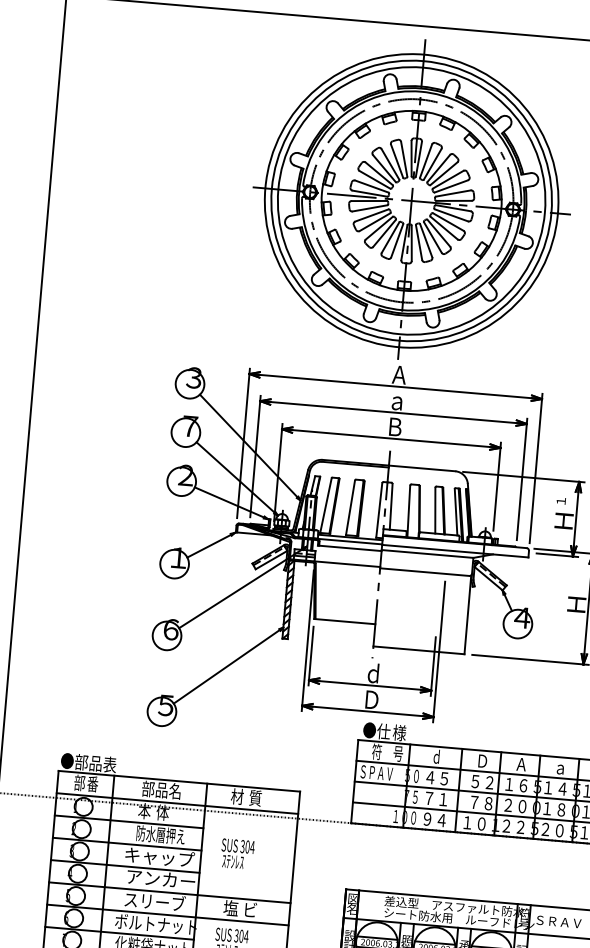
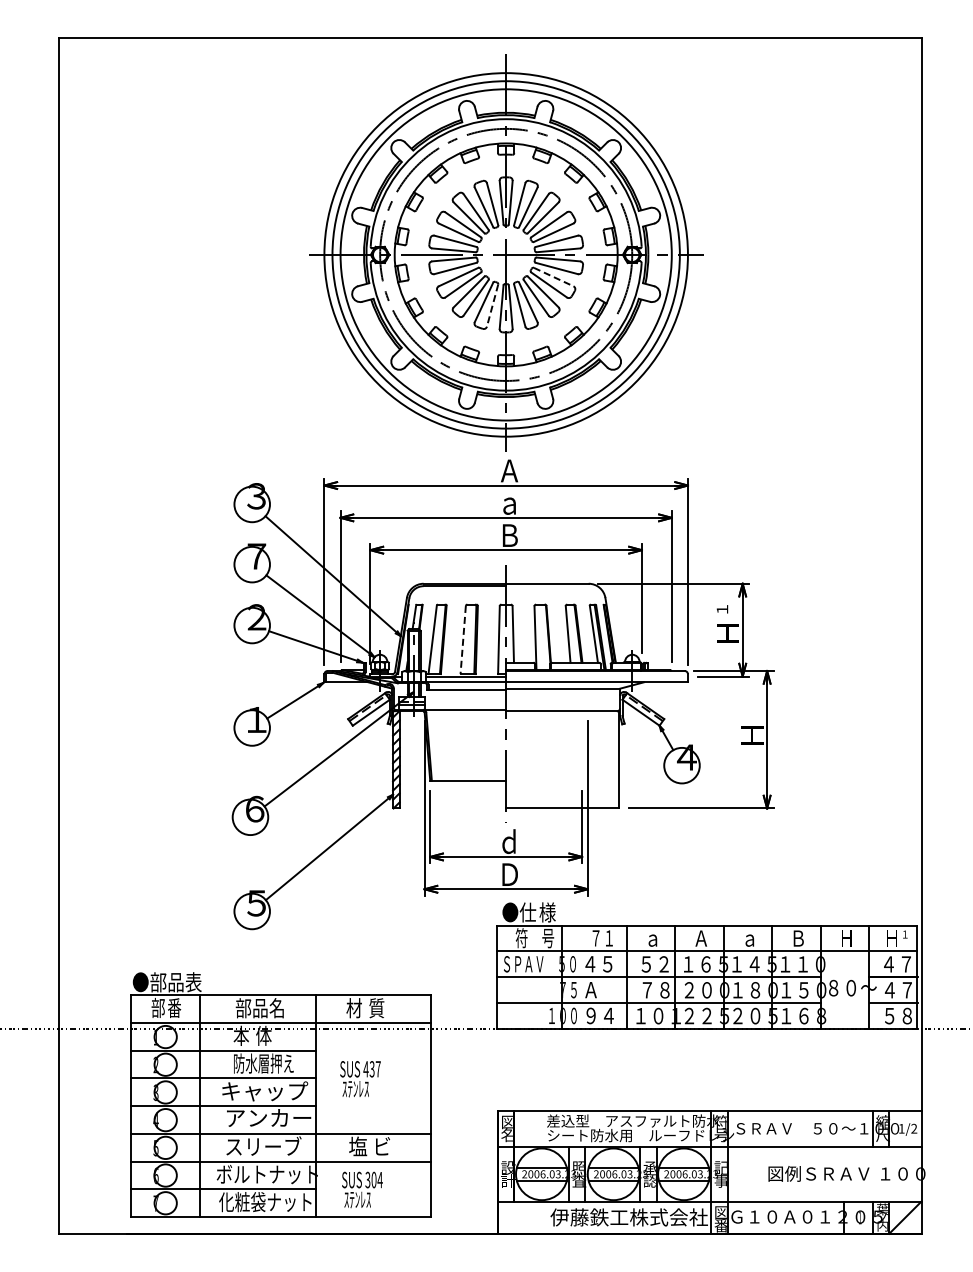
line: (448, 222) -> (553, 277), solid -> dashed
line: (397, 240) -> (492, 305), solid -> dashed
line: (350, 508) -> (463, 640), solid -> dashed
text: (442, 756) -> (602, 937), ｄ -> ７１
text: (483, 761) -> (653, 938), Ｄ -> ａ
text: (436, 799) -> (599, 990), ７１ -> Ａ
text: (247, 847) -> (371, 1069), 304 -> 437

